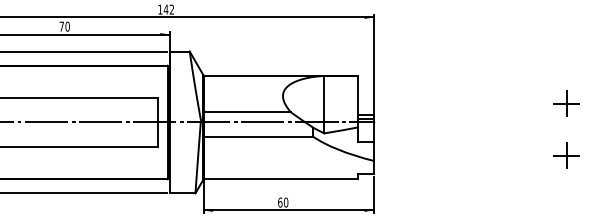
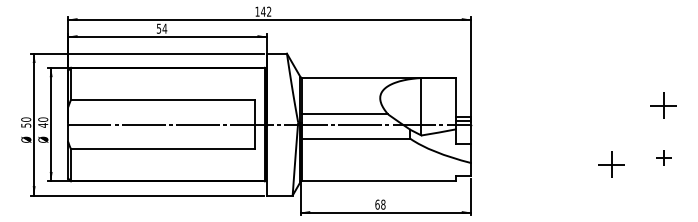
text: (64, 26) -> (161, 28), 70 -> 54
part: (566, 155) -> (663, 157), size x0.6
part: (514, 162) -> (611, 164), added
text: (286, 202) -> (383, 204), 60 -> 68

